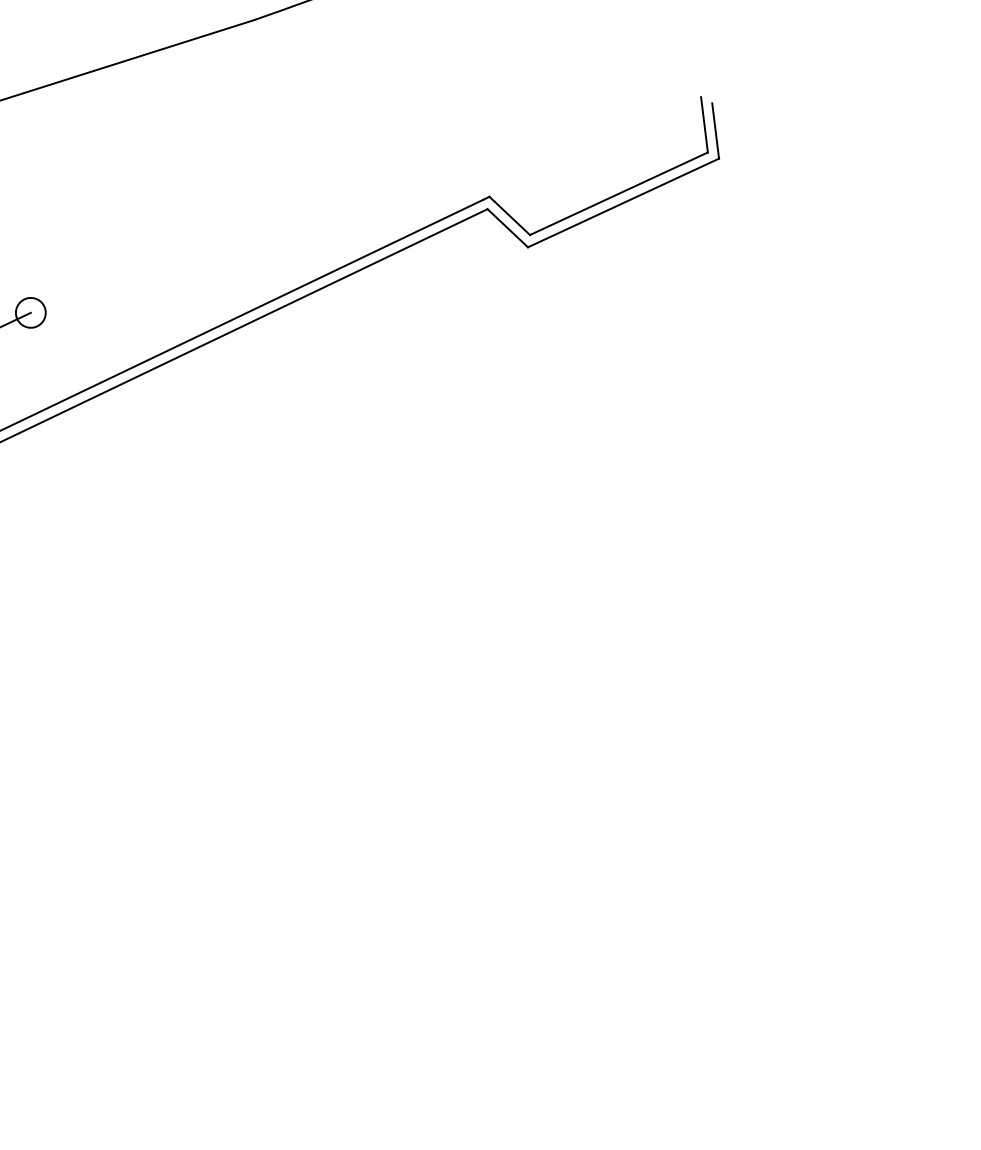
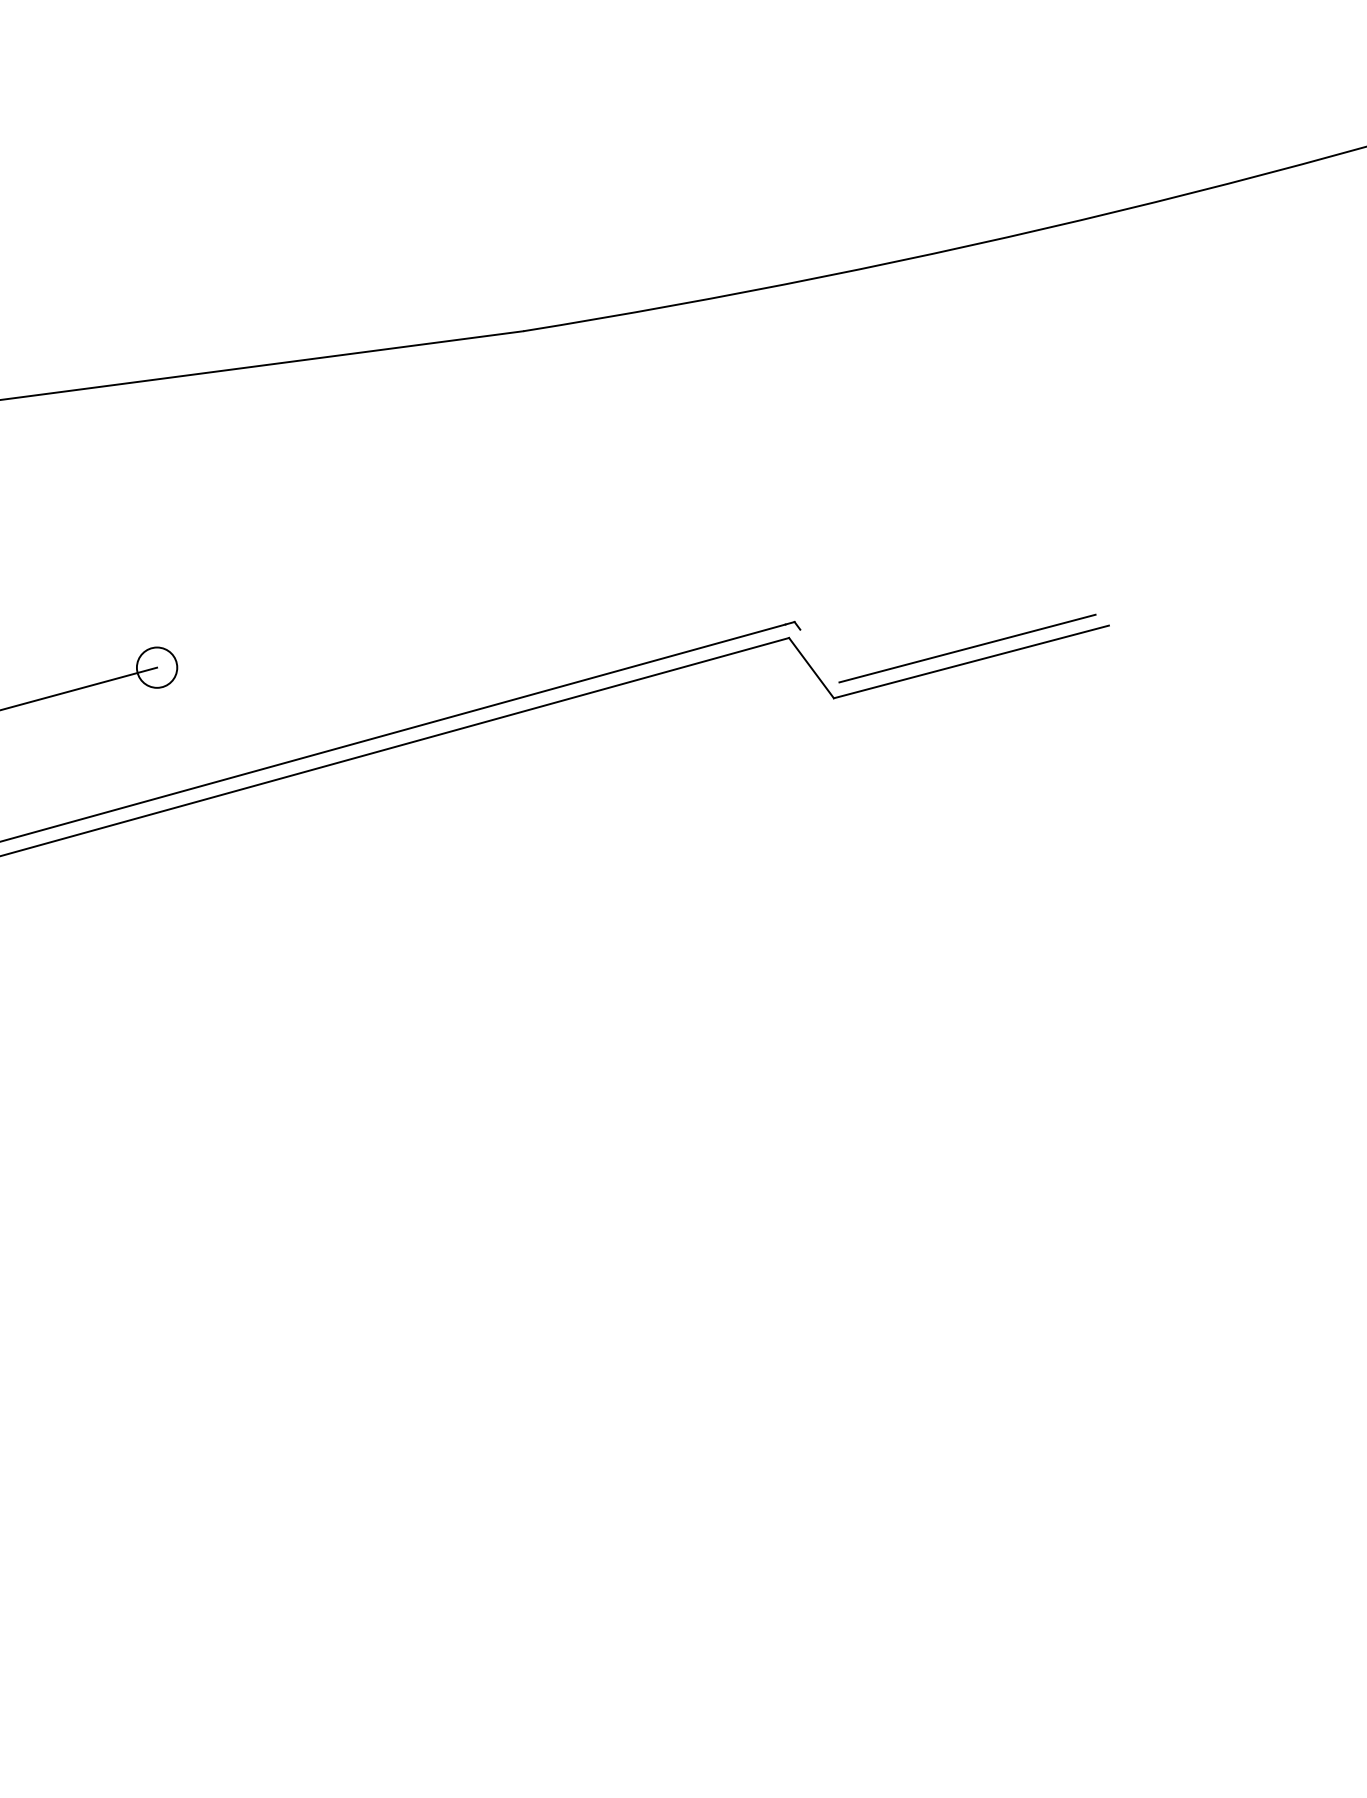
line: (704, 124) -> (1097, 576), removed
line: (715, 130) -> (1110, 587), removed
line: (511, 218) -> (819, 655), removed

